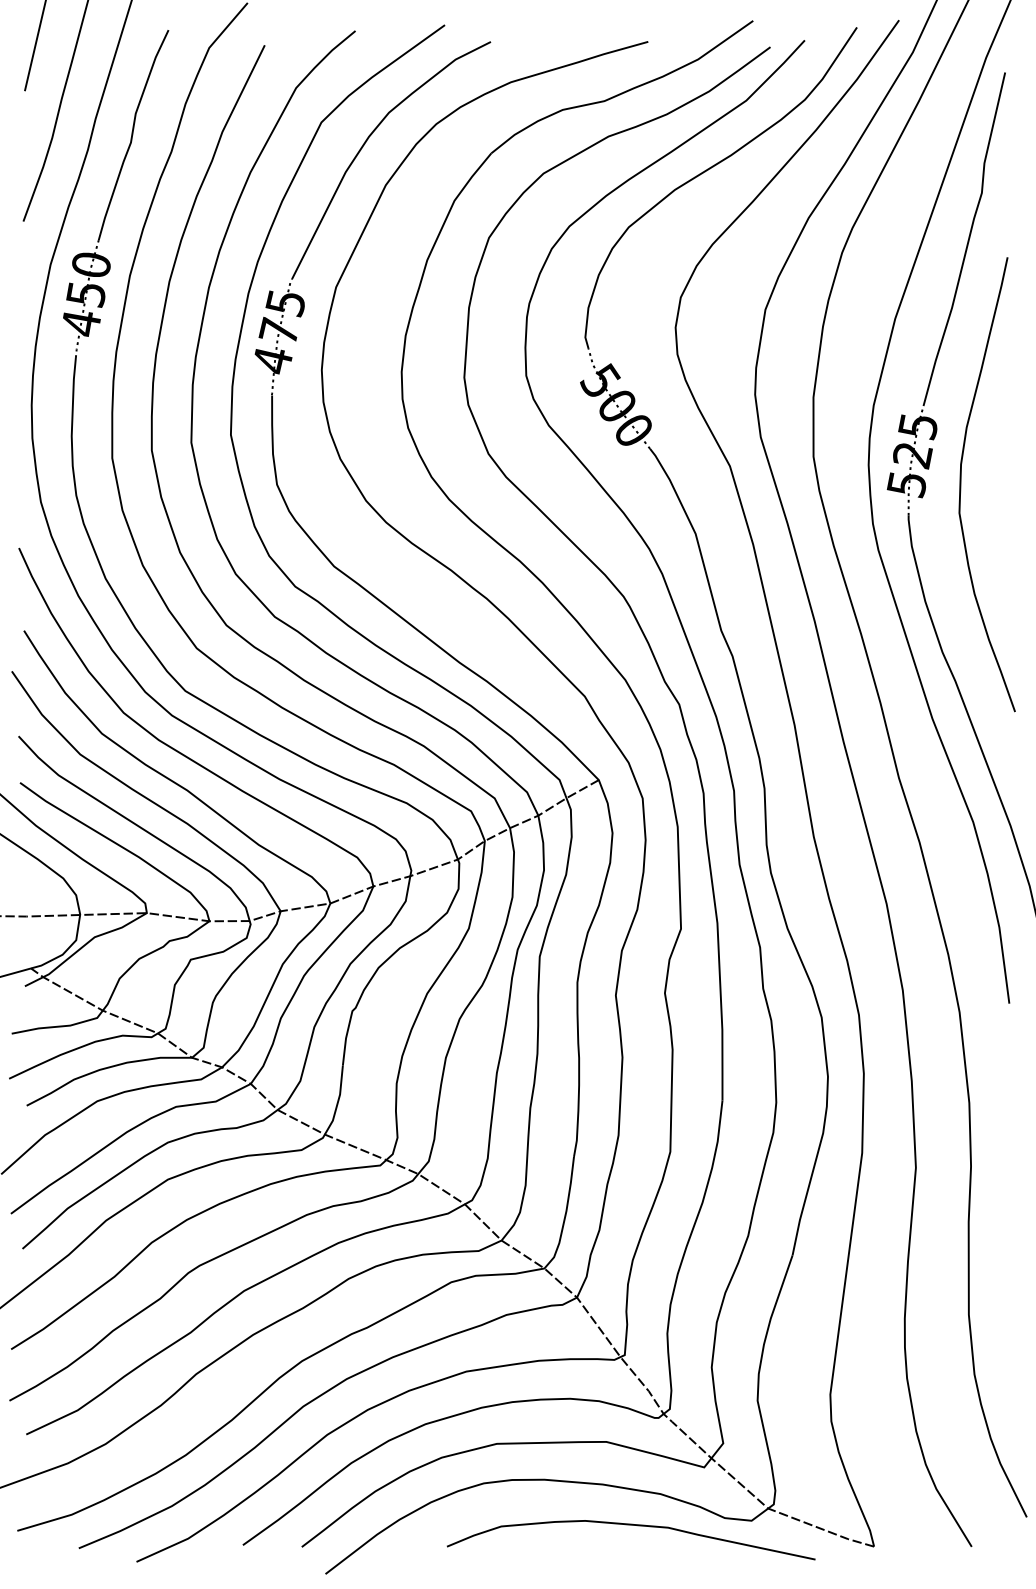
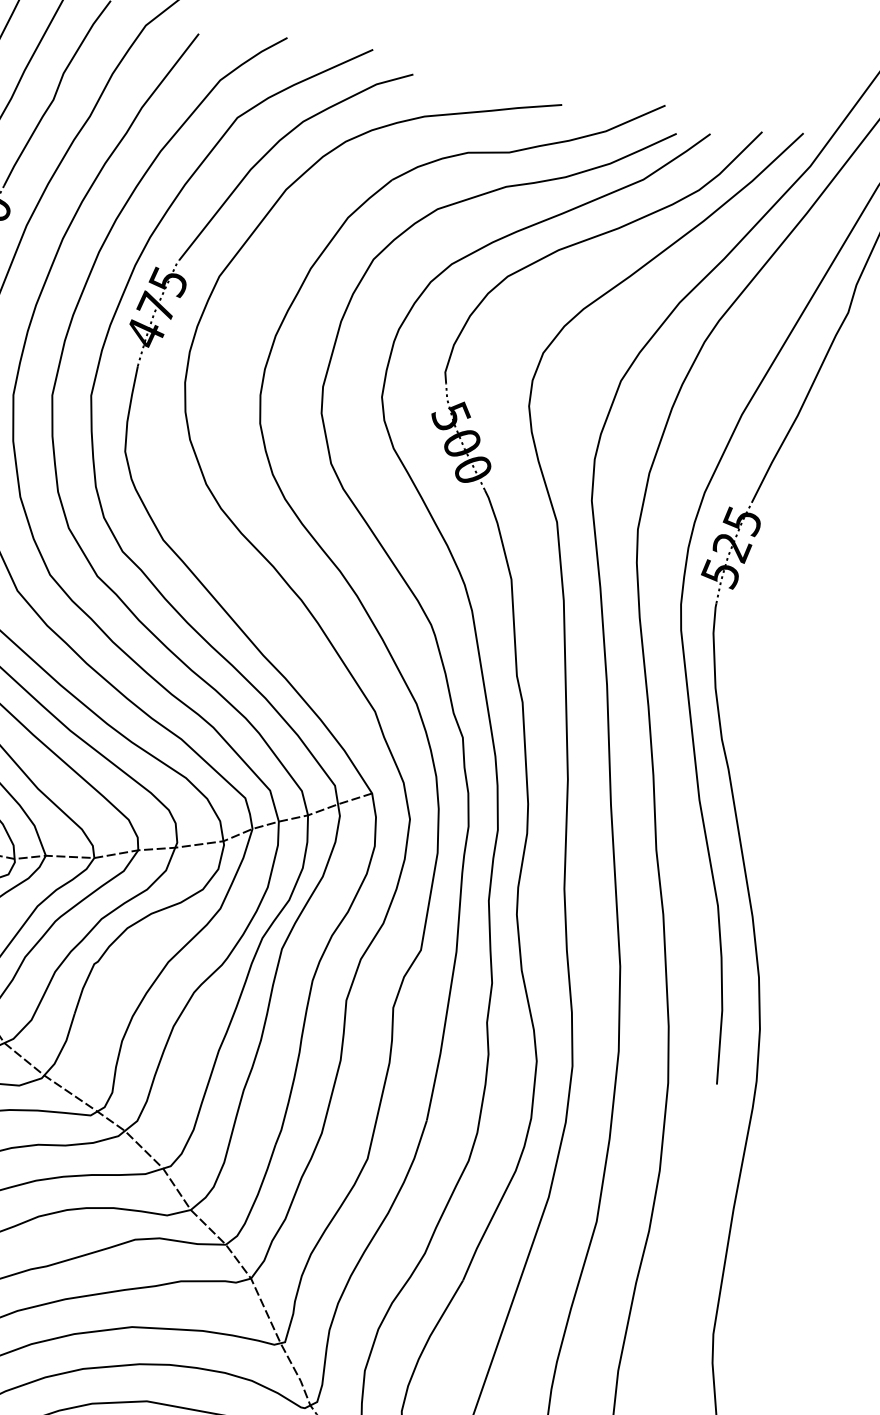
curve: (961, 484) -> (772, 584), removed

